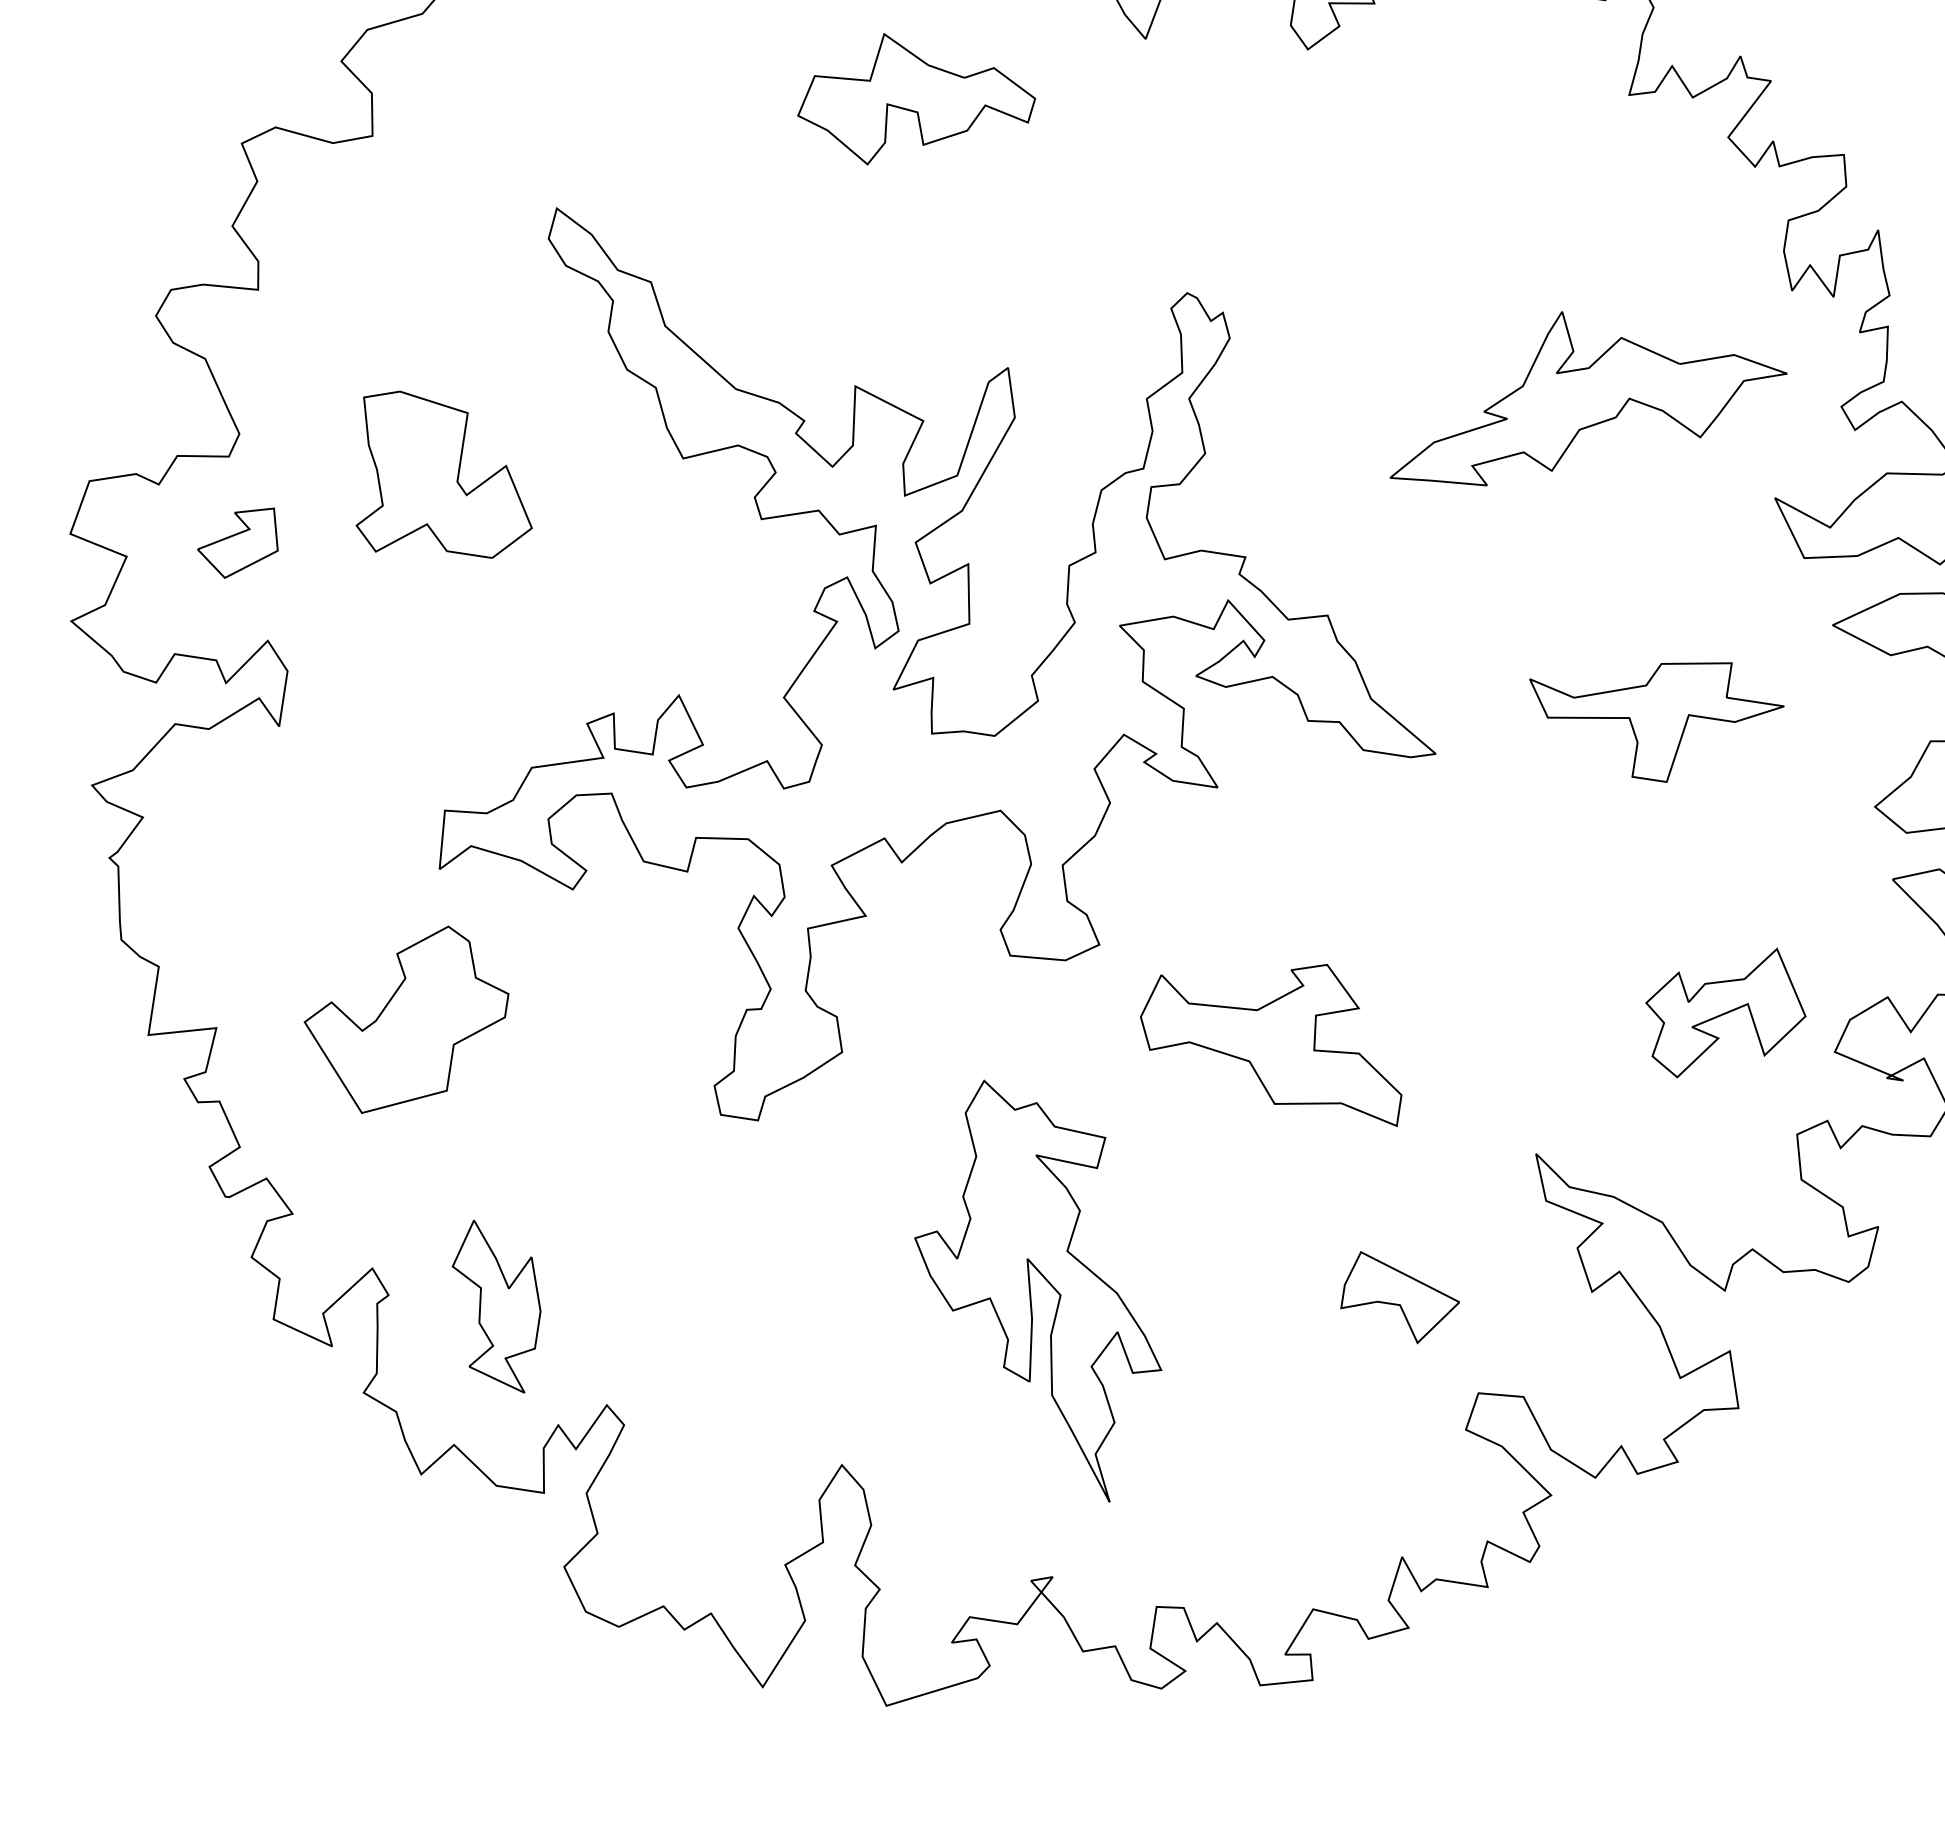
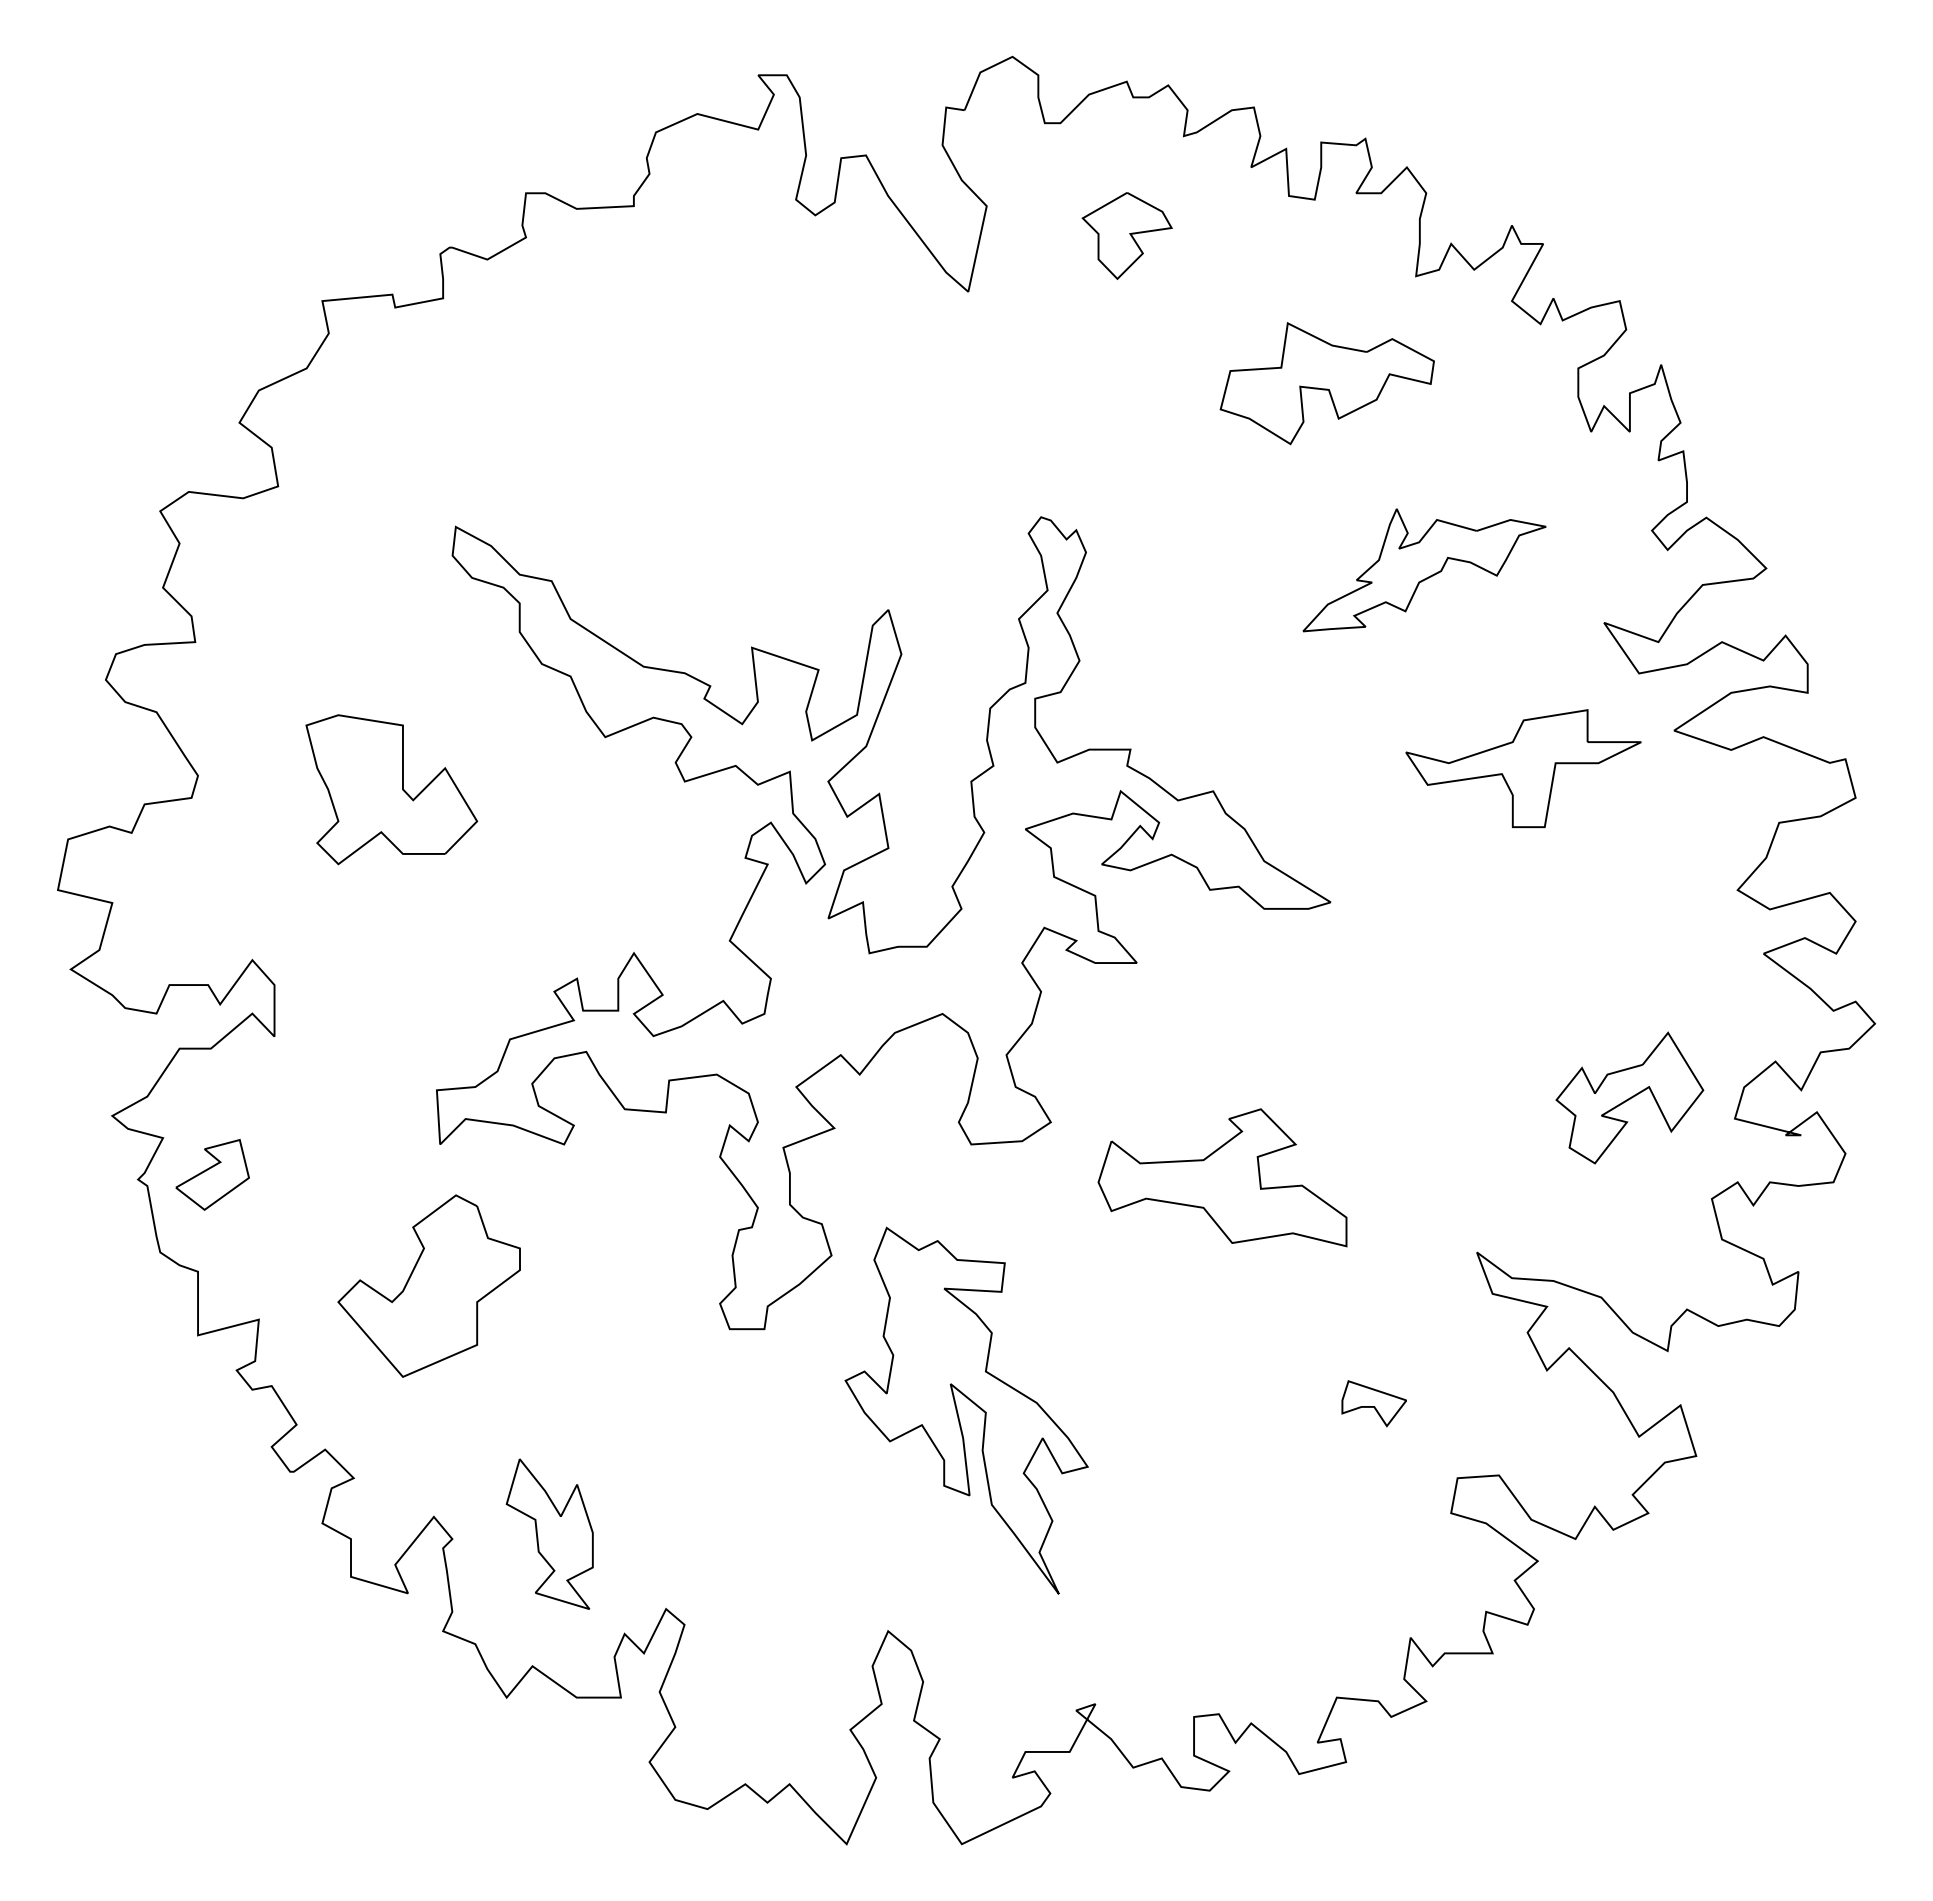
part: (916, 105) -> (1326, 383), moved
part: (1590, 412) -> (1424, 570), size x0.7
part: (239, 541) -> (212, 1174), moved
part: (1653, 715) -> (1523, 768), moved
part: (1031, 1290) -> (958, 1412), moved
part: (1401, 1299) -> (1374, 1403), size x0.6

